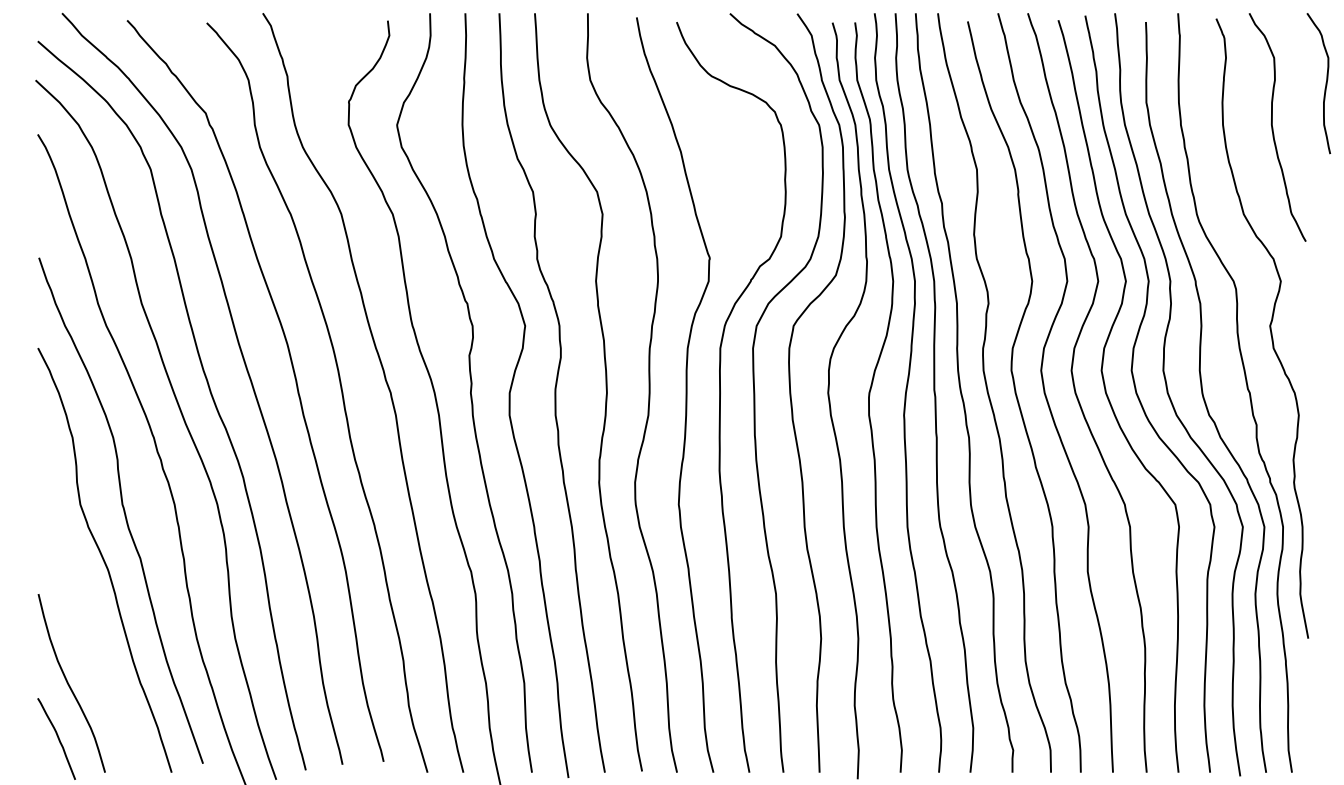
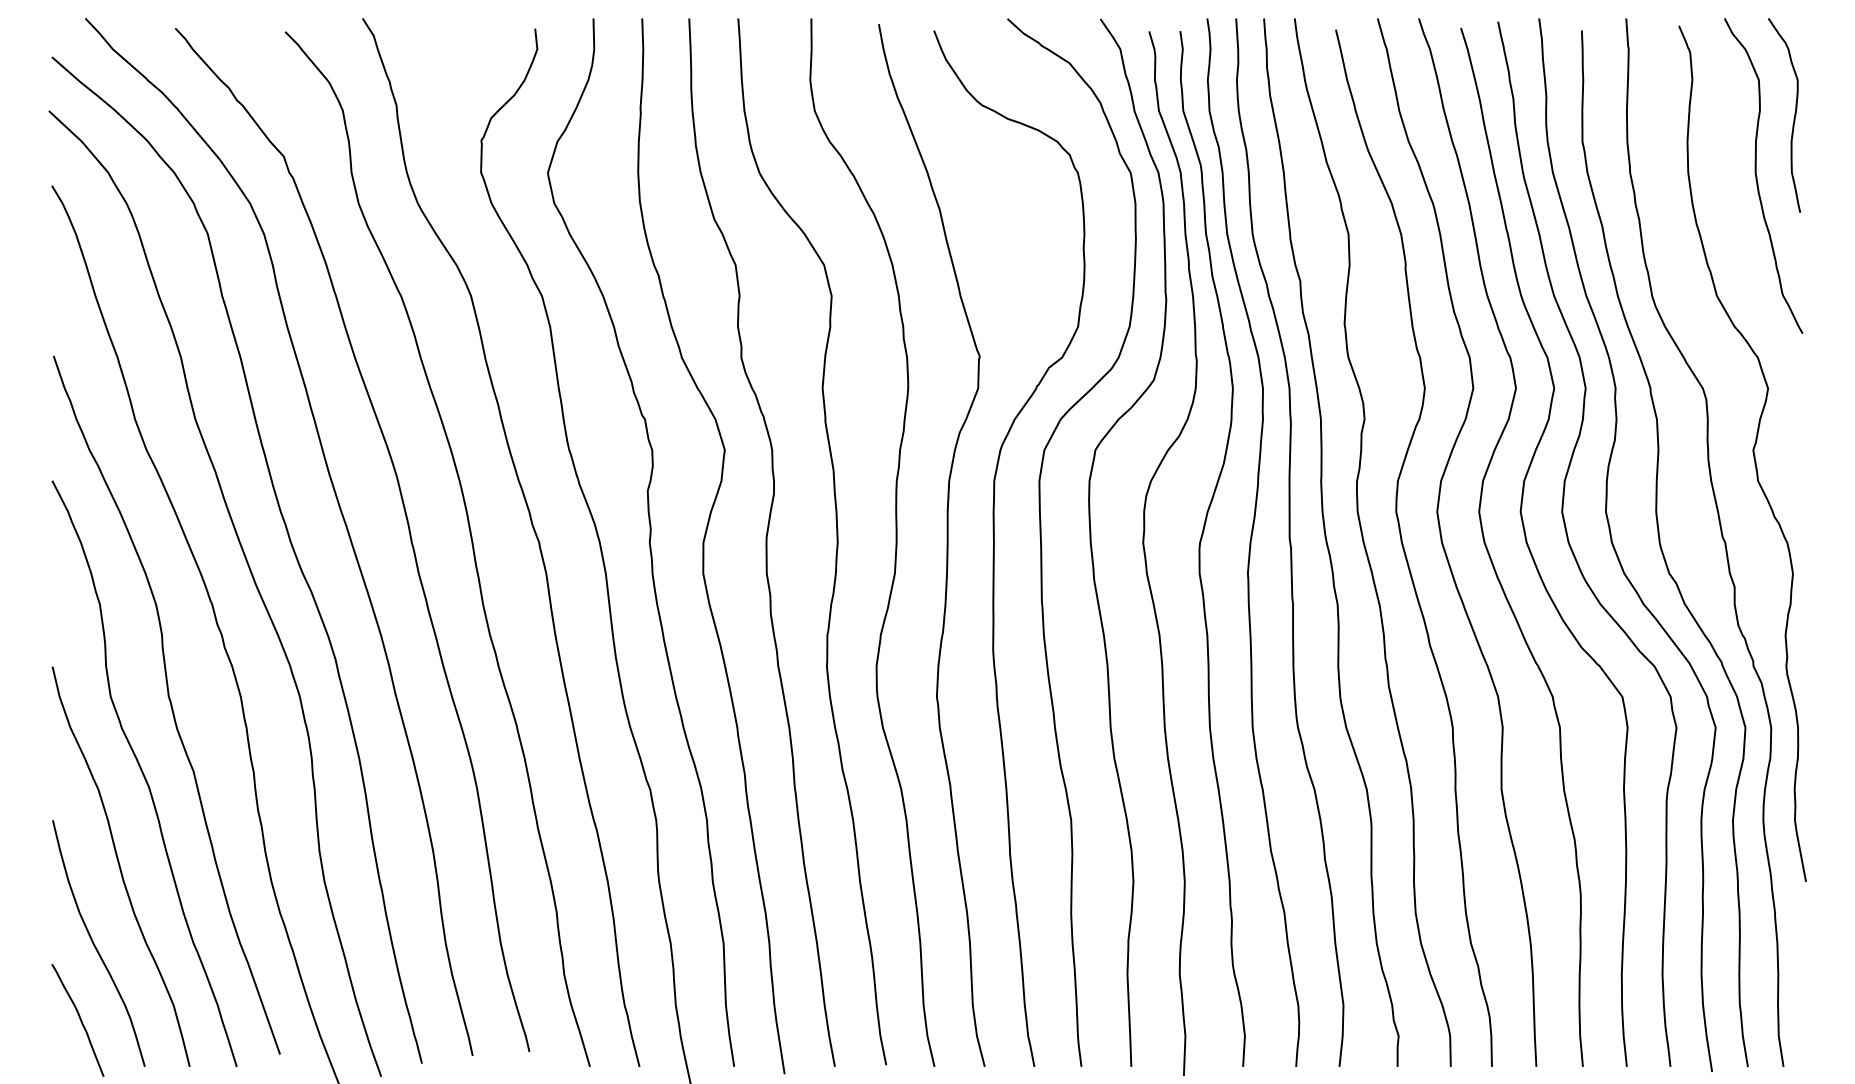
curve: (1325, 85) -> (1793, 118), moved
curve: (87, 627) -> (120, 866), added

